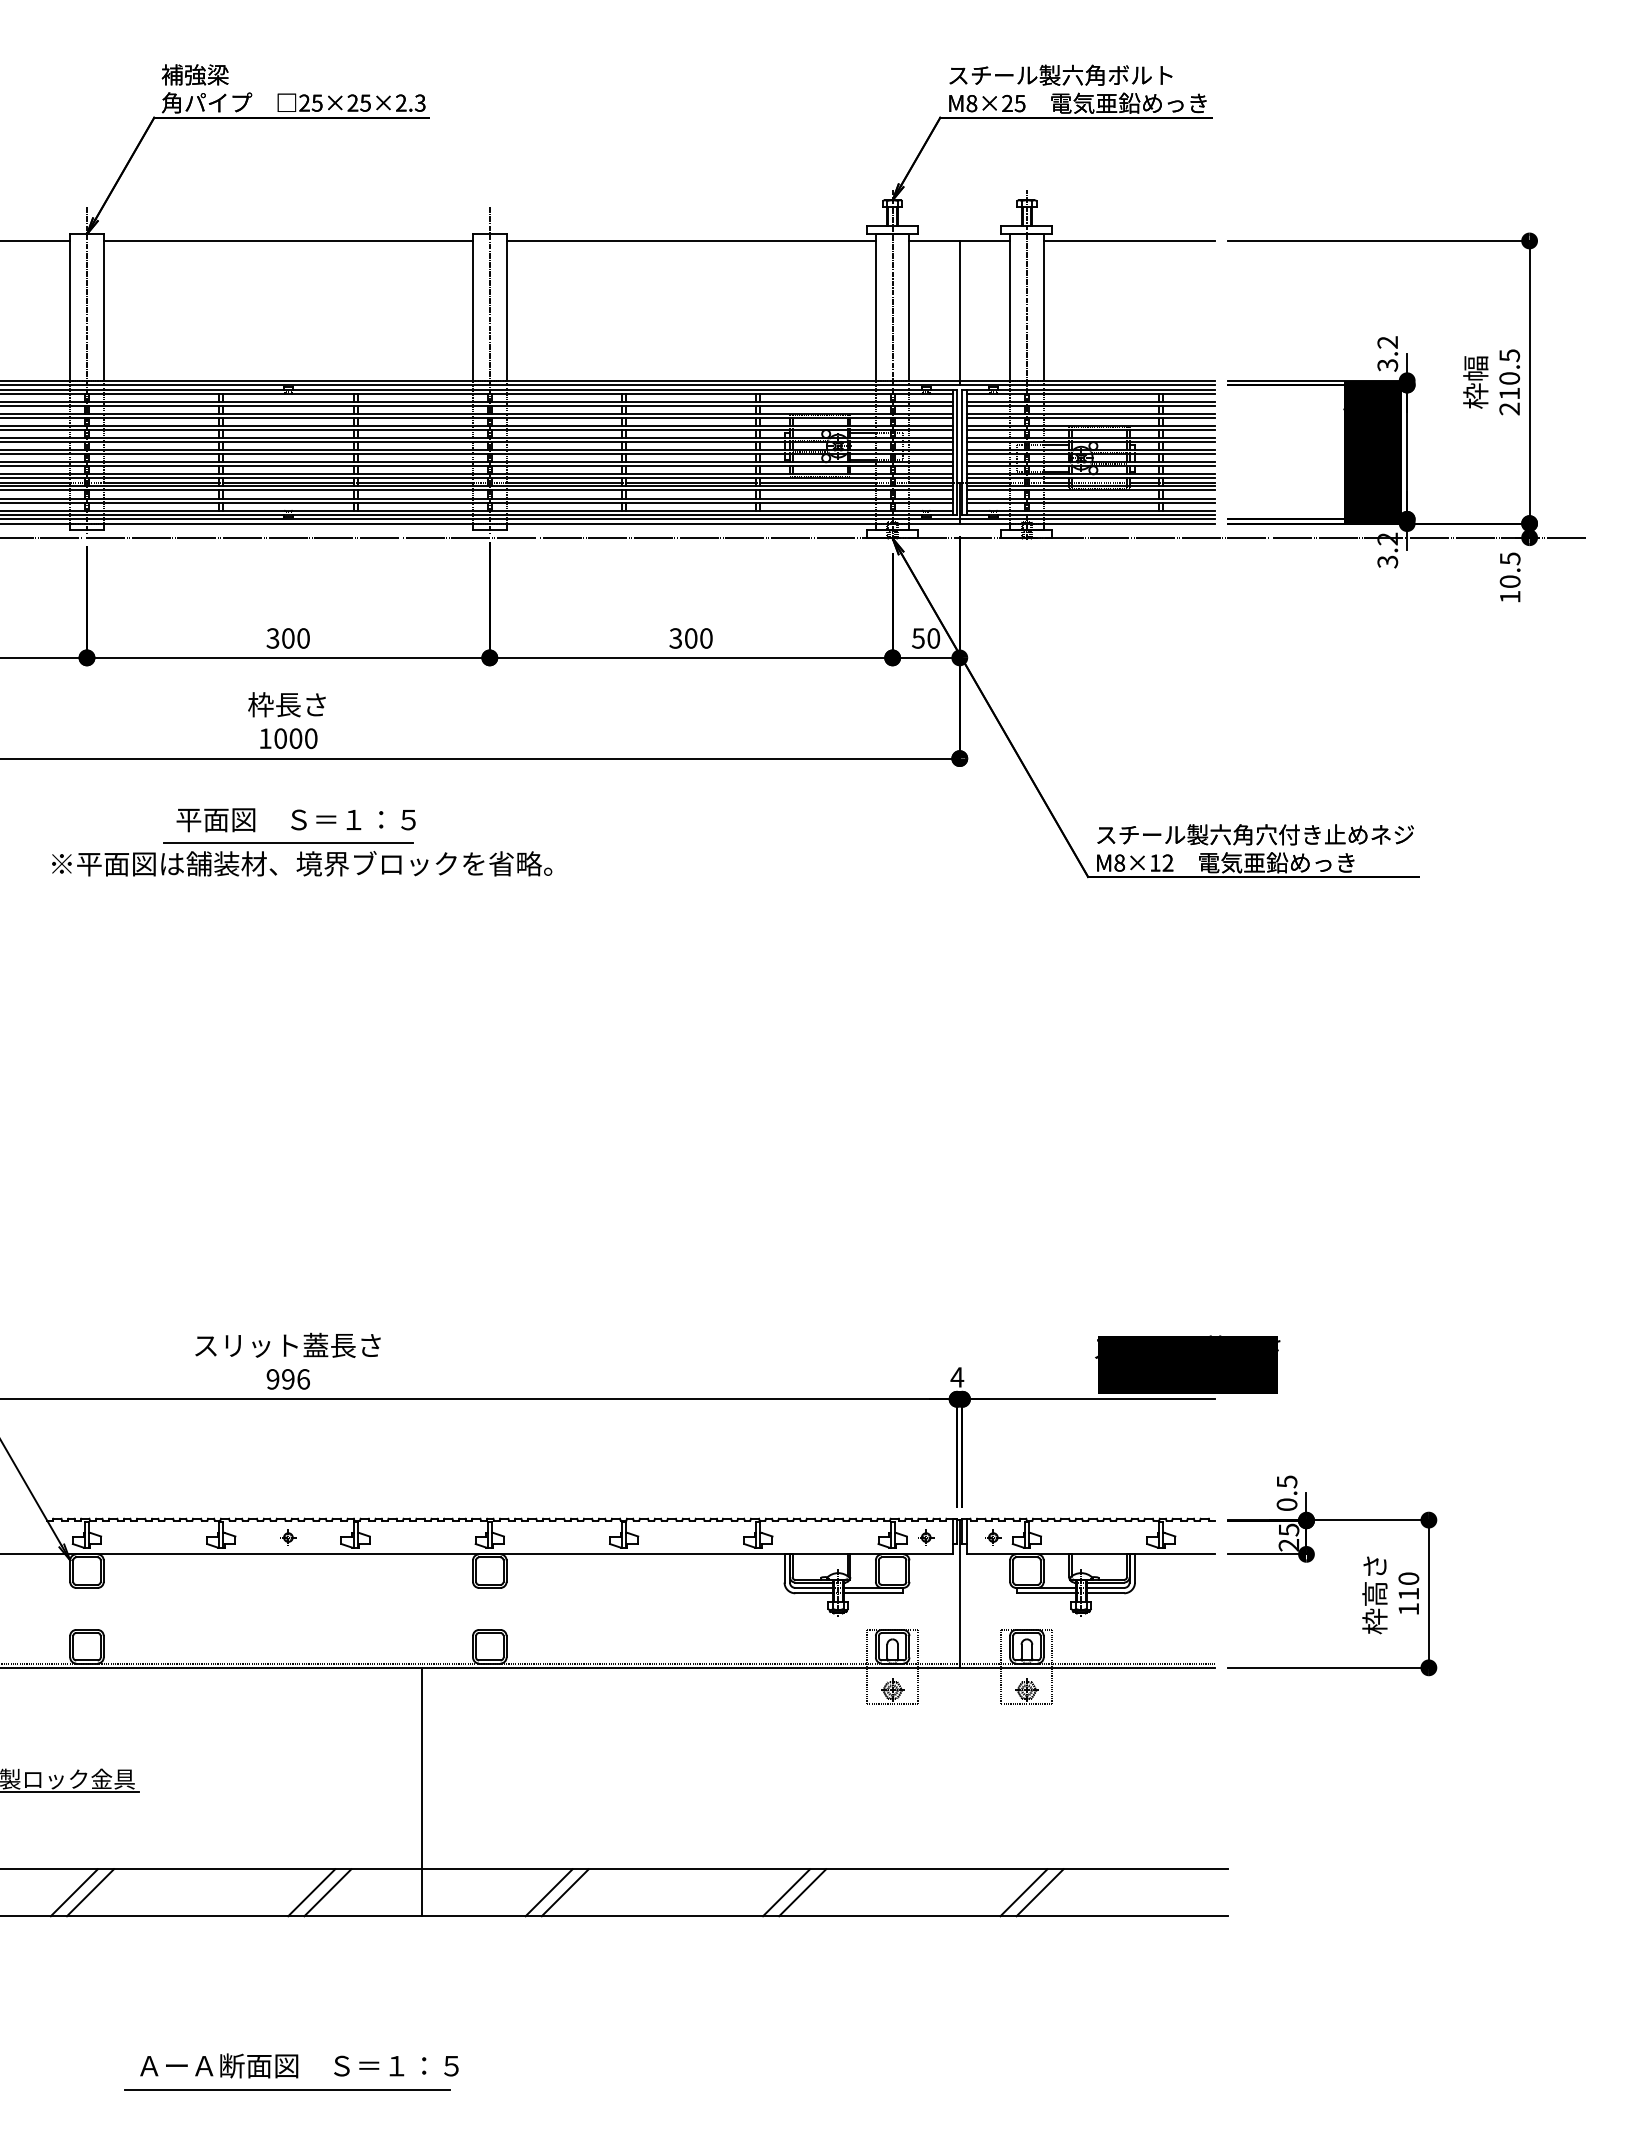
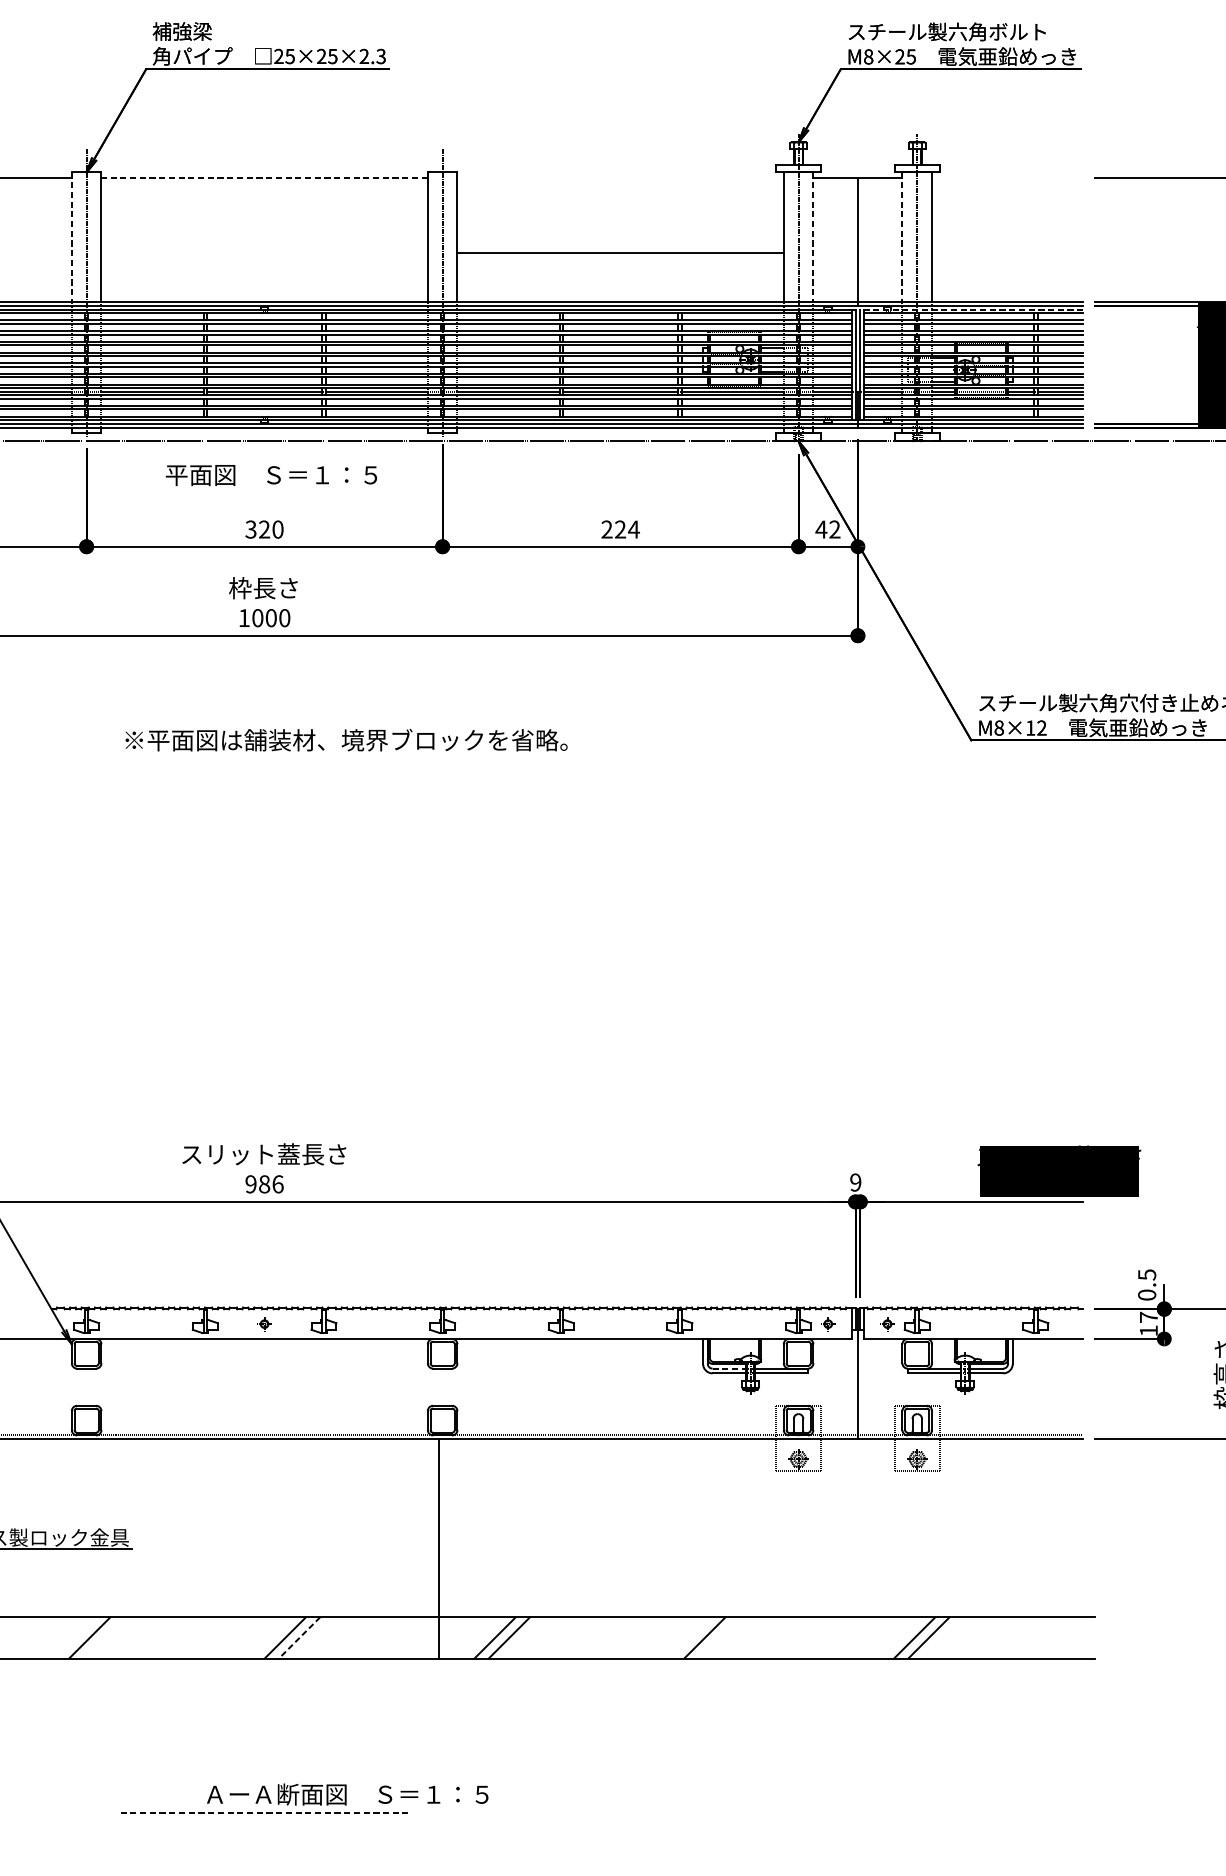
line: (288, 240) -> (264, 177), solid -> dashed
line: (690, 240) -> (619, 252), moved
line: (1128, 240) -> (1007, 177), removed
line: (70, 308) -> (72, 238), solid -> dashed
line: (909, 308) -> (813, 238), solid -> dashed
line: (1010, 308) -> (902, 238), solid -> dashed
line: (1088, 389) -> (971, 309), solid -> dashed
text: (288, 638) -> (264, 529), 300 -> 320
text: (691, 638) -> (620, 529), 300 -> 224
text: (925, 638) -> (827, 529), 50 -> 42
text: (295, 820) -> (270, 475), moved
line: (288, 843) -> (264, 710), removed
text: (302, 863) -> (346, 739), moved
text: (957, 1377) -> (855, 1182), 4 -> 9
text: (288, 1379) -> (264, 1184), 996 -> 986
text: (1288, 1537) -> (1148, 1324), 25 -> 17
line: (814, 1587) -> (729, 1368), solid -> dashed
line: (422, 1791) -> (438, 1548), moved
line: (73, 1892) -> (74, 1637), removed
line: (802, 1892) -> (718, 1637), removed
line: (327, 1893) -> (299, 1638), solid -> dashed
text: (299, 2065) -> (347, 1794), moved
line: (288, 2090) -> (264, 1812), solid -> dashed

